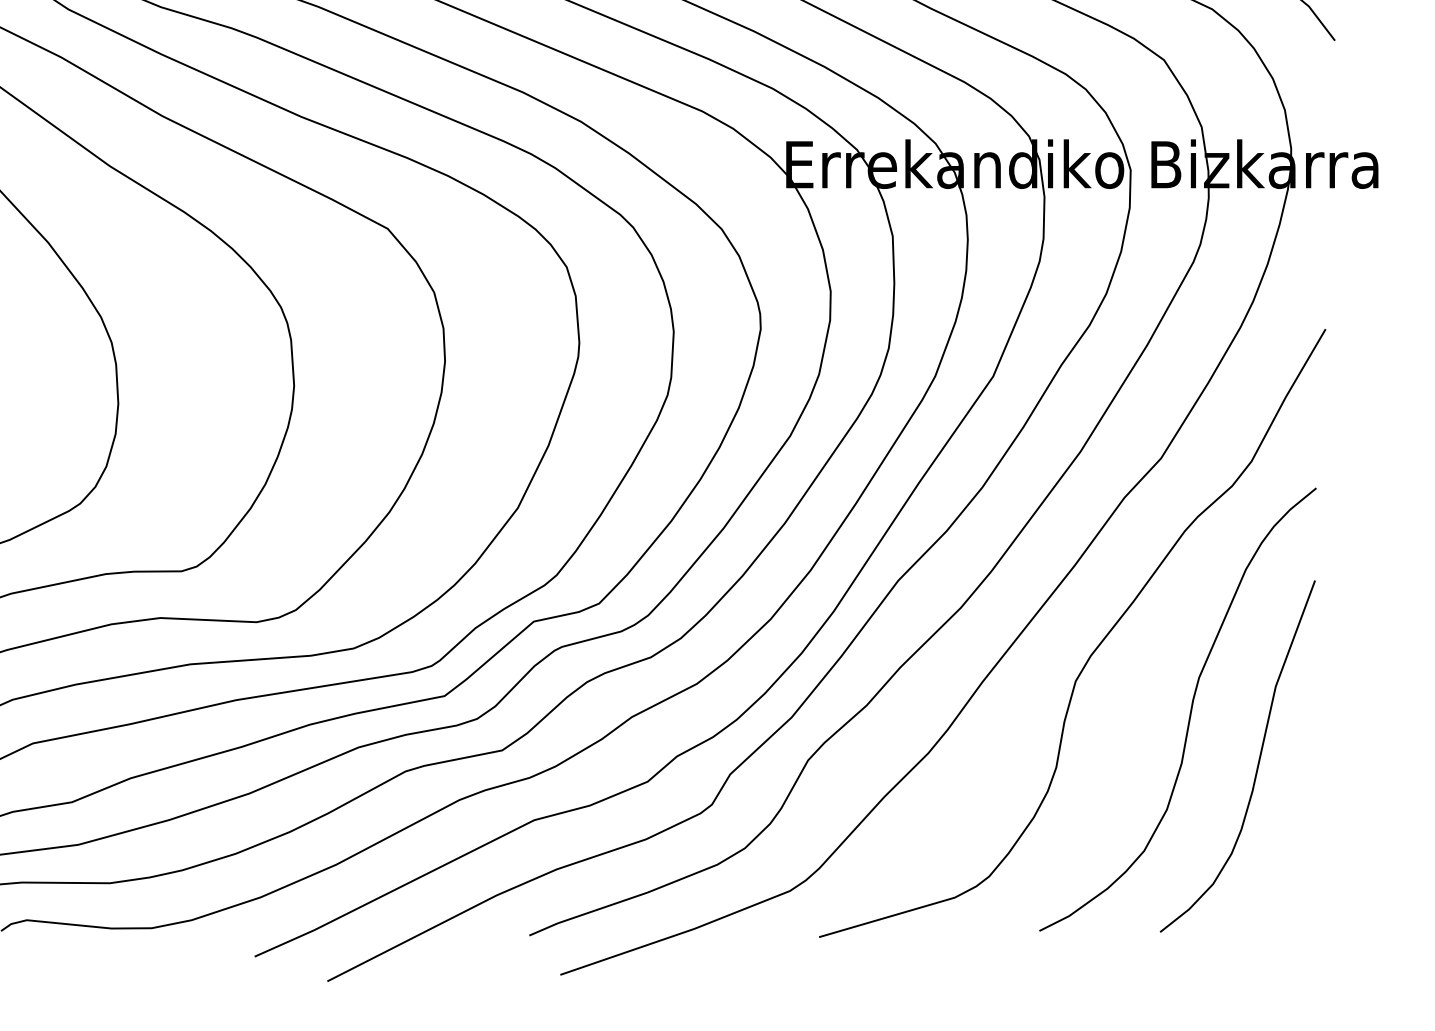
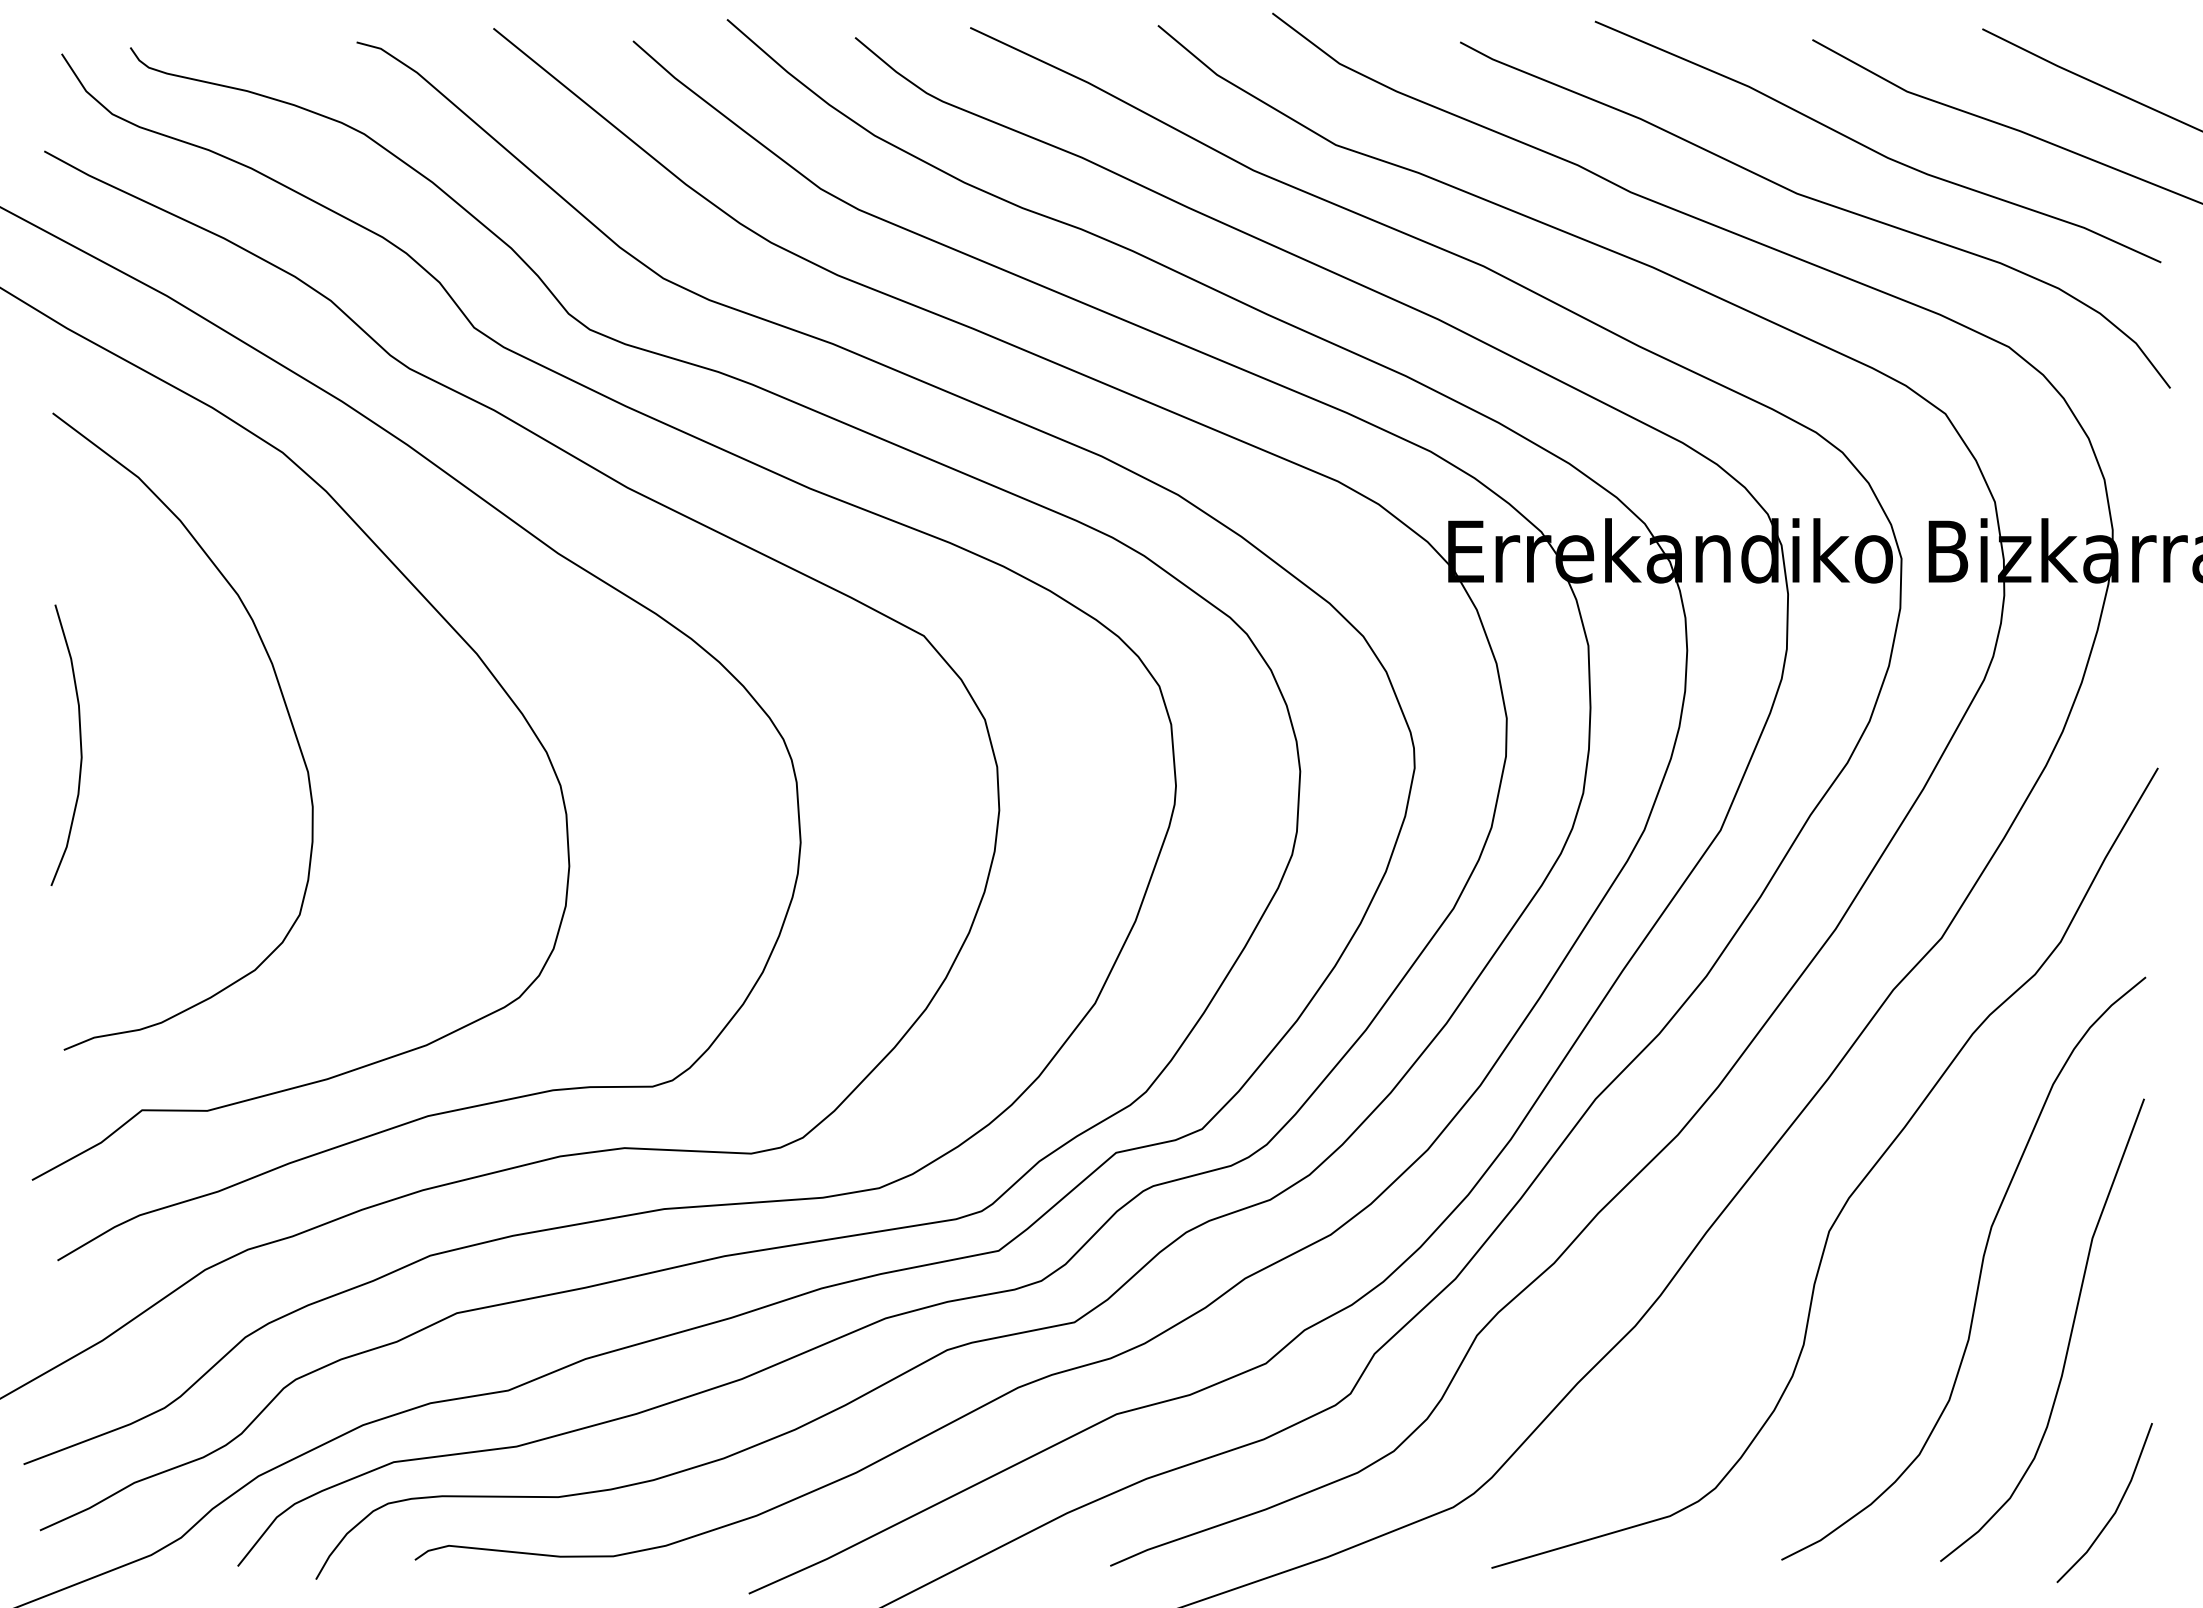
line: (1293, 892) -> (2115, 1509), added

